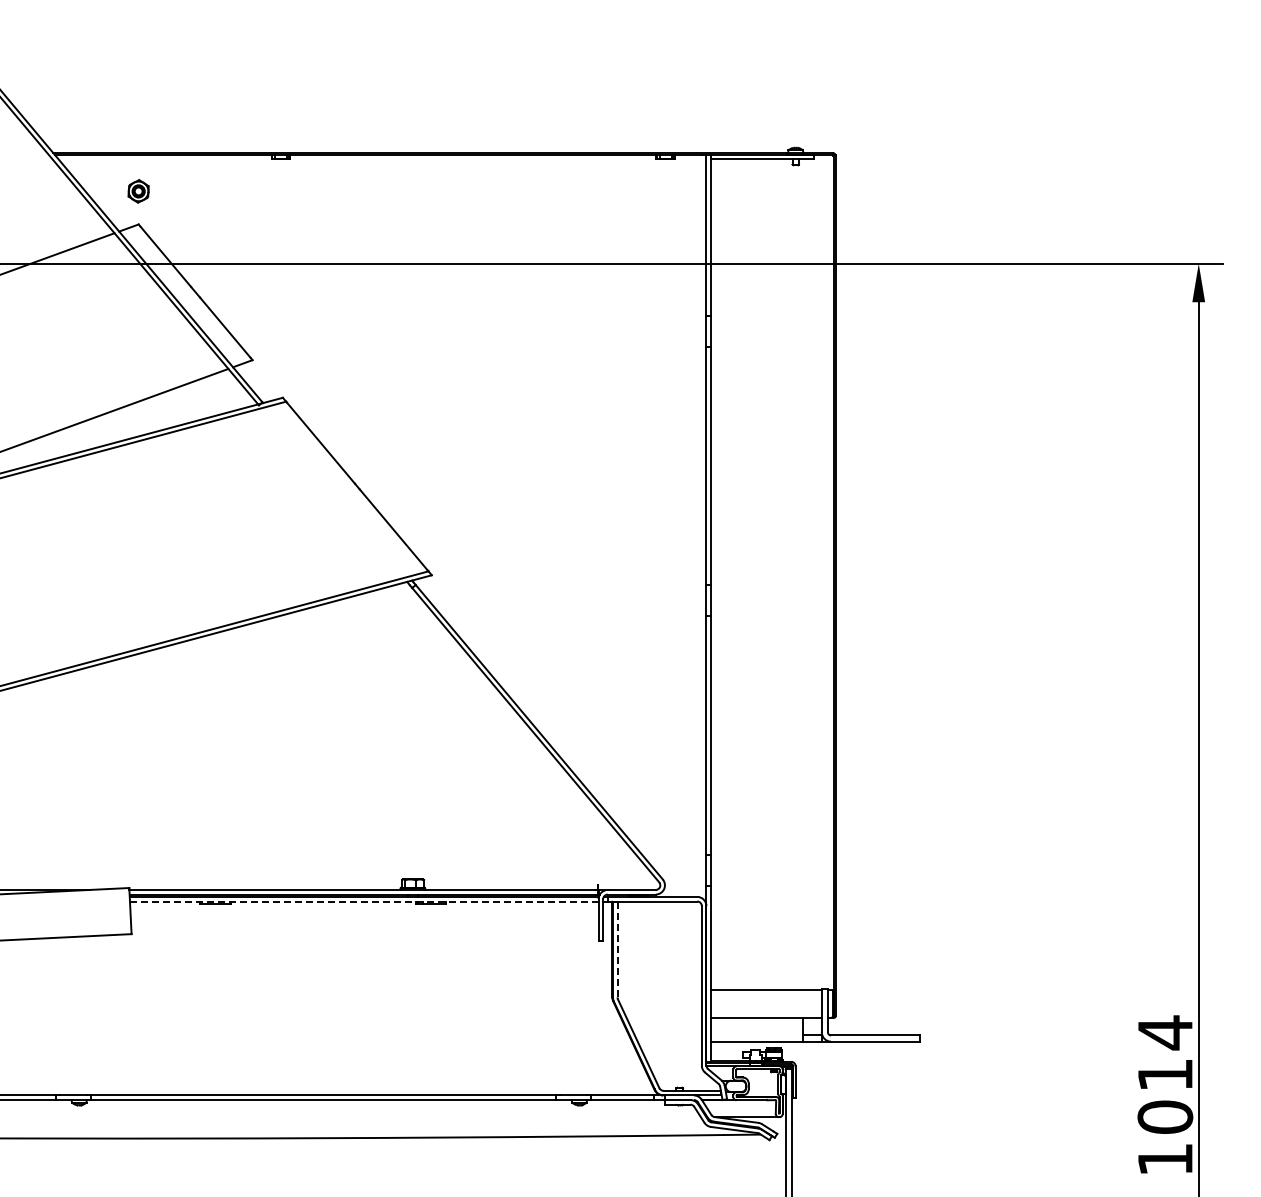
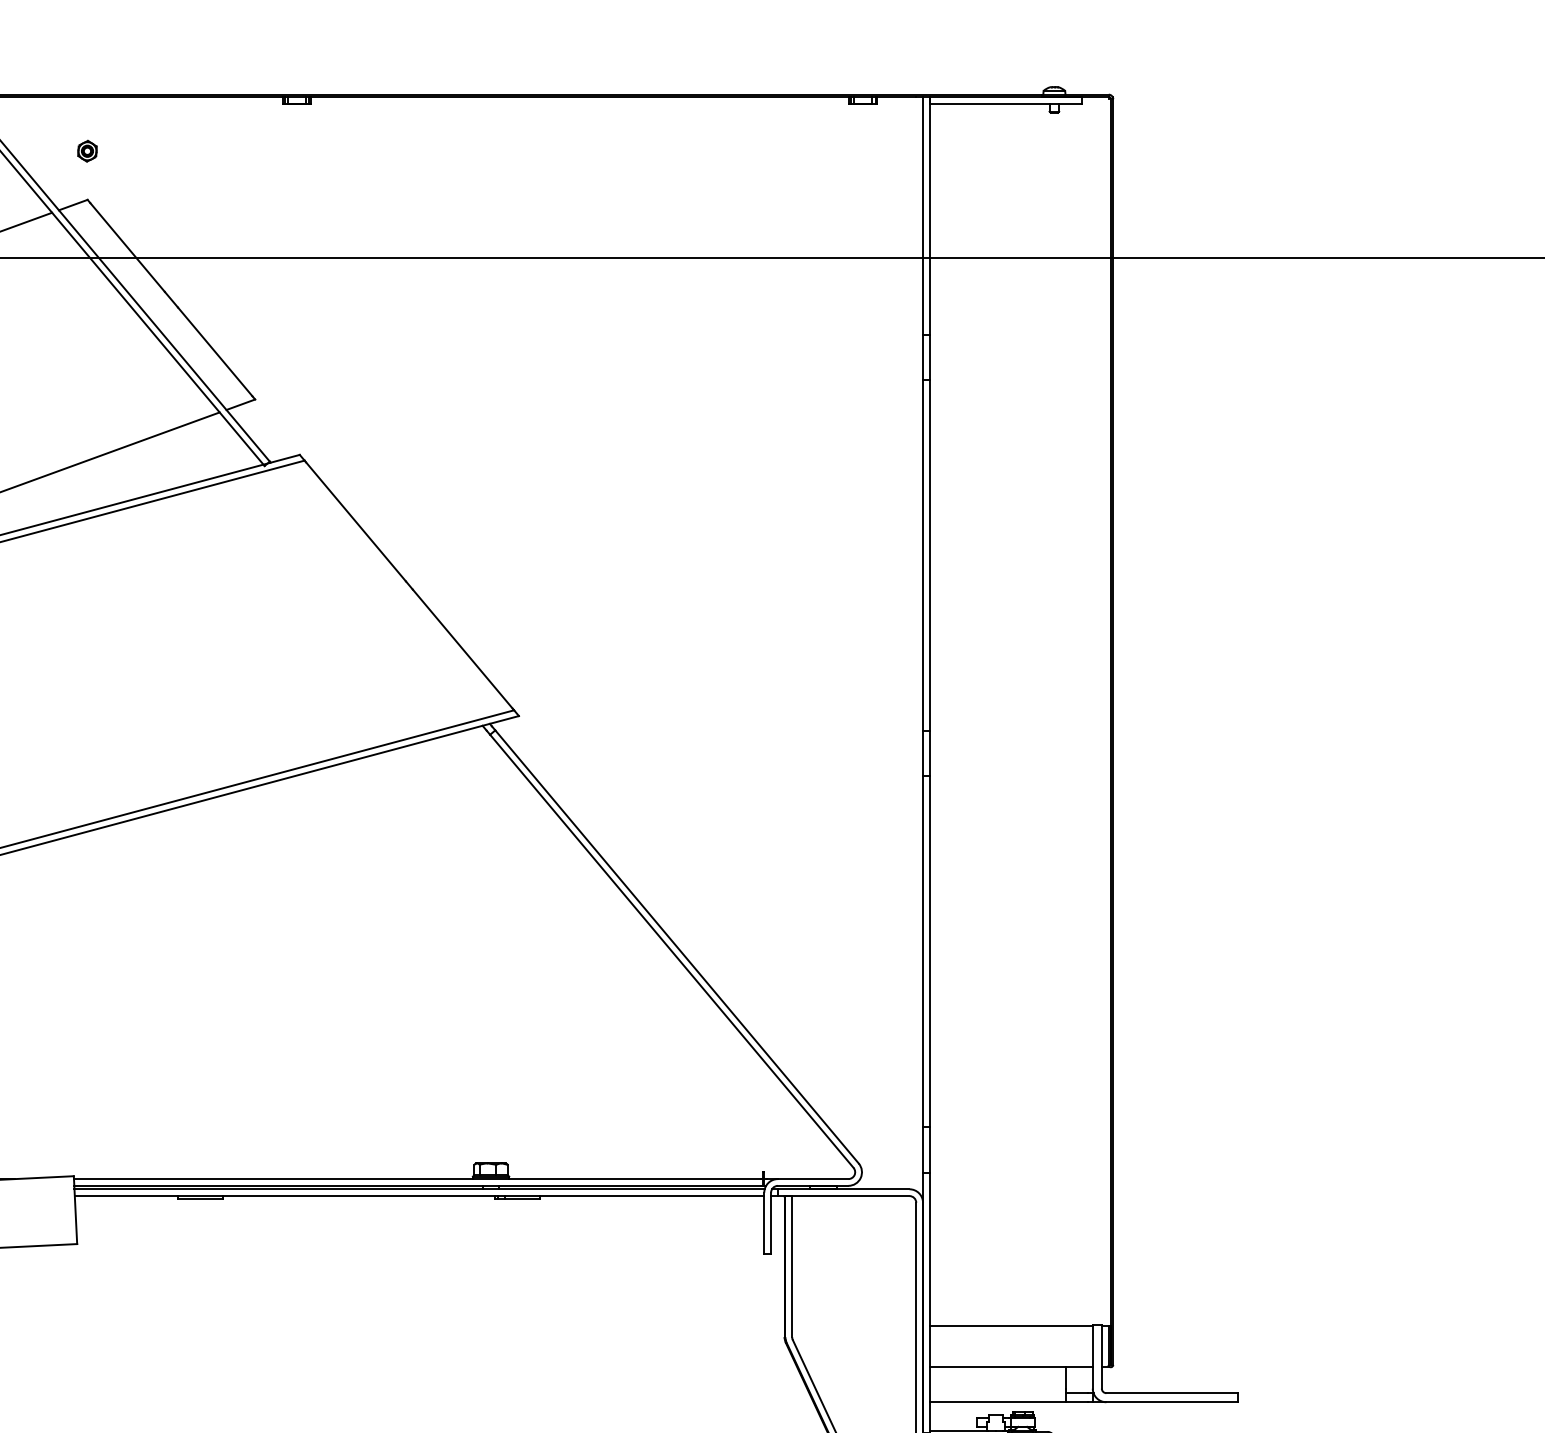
part: (138, 191) -> (87, 151), size x0.62
line: (363, 901) -> (418, 1196), dashed -> solid
line: (617, 949) -> (792, 1266), dashed -> solid

